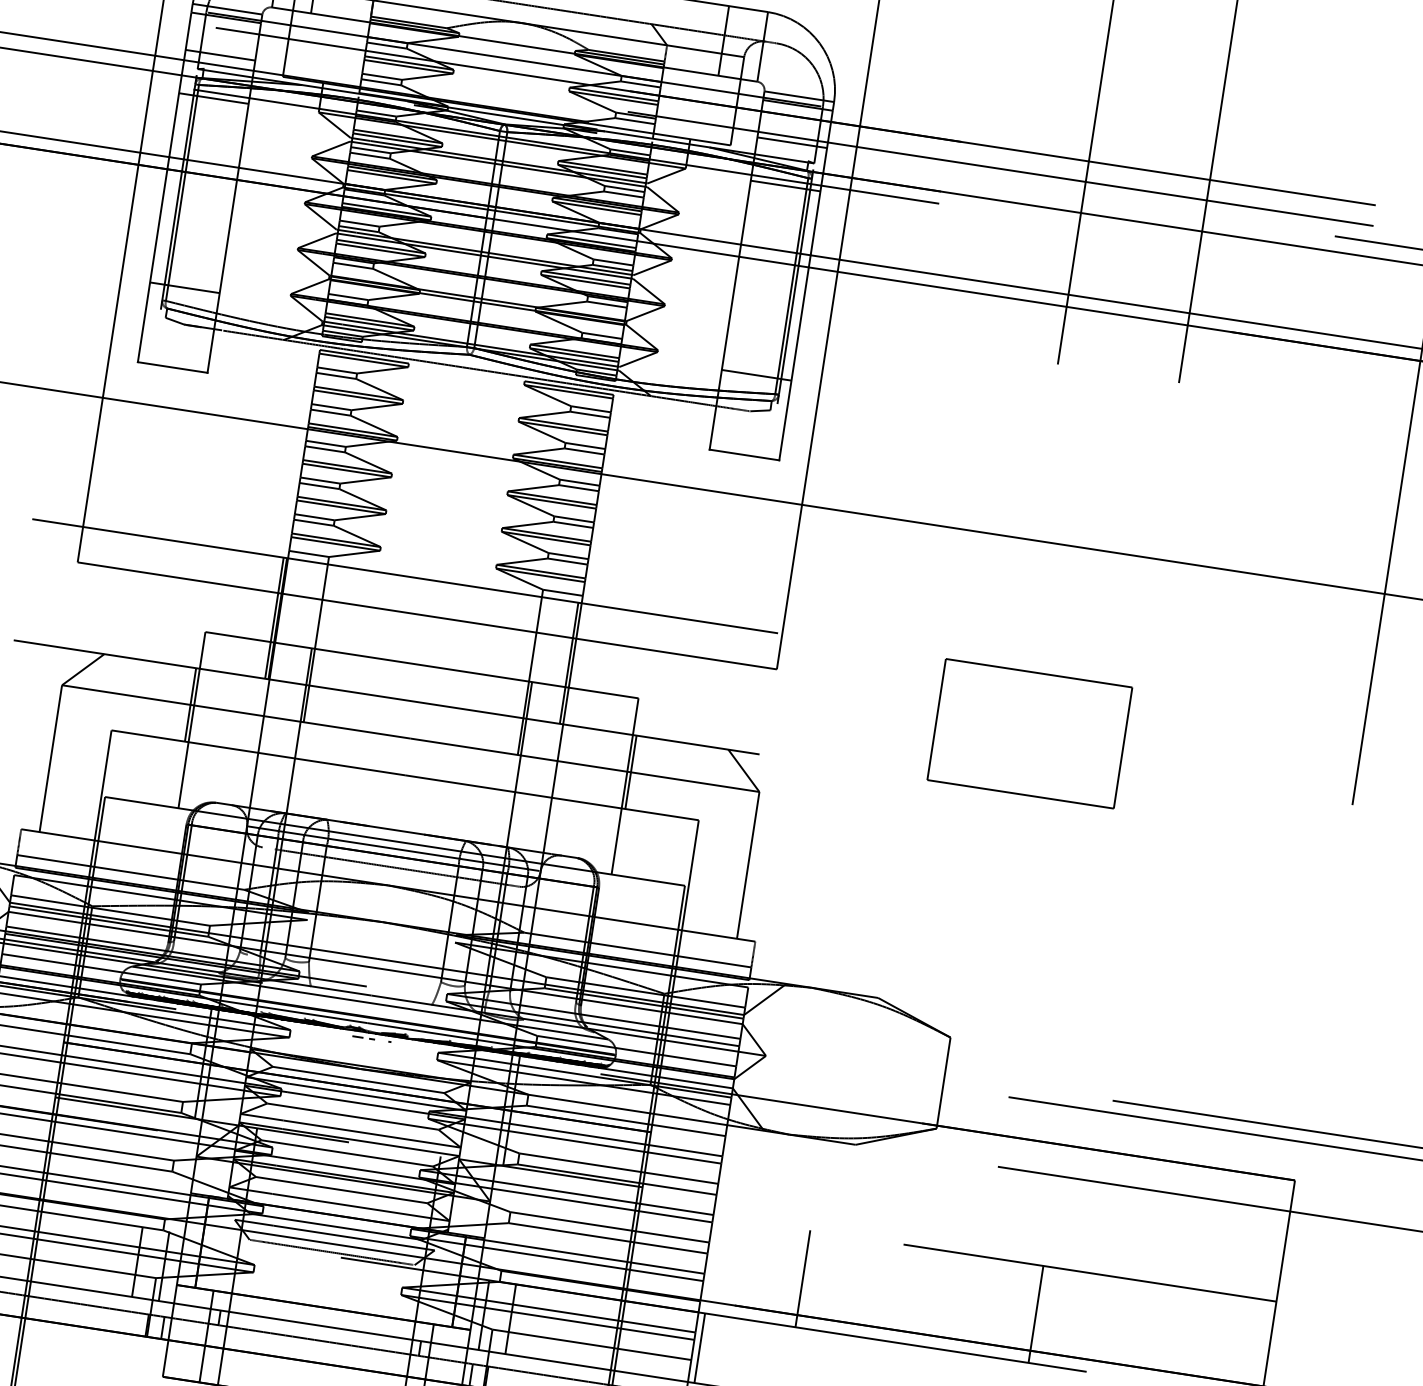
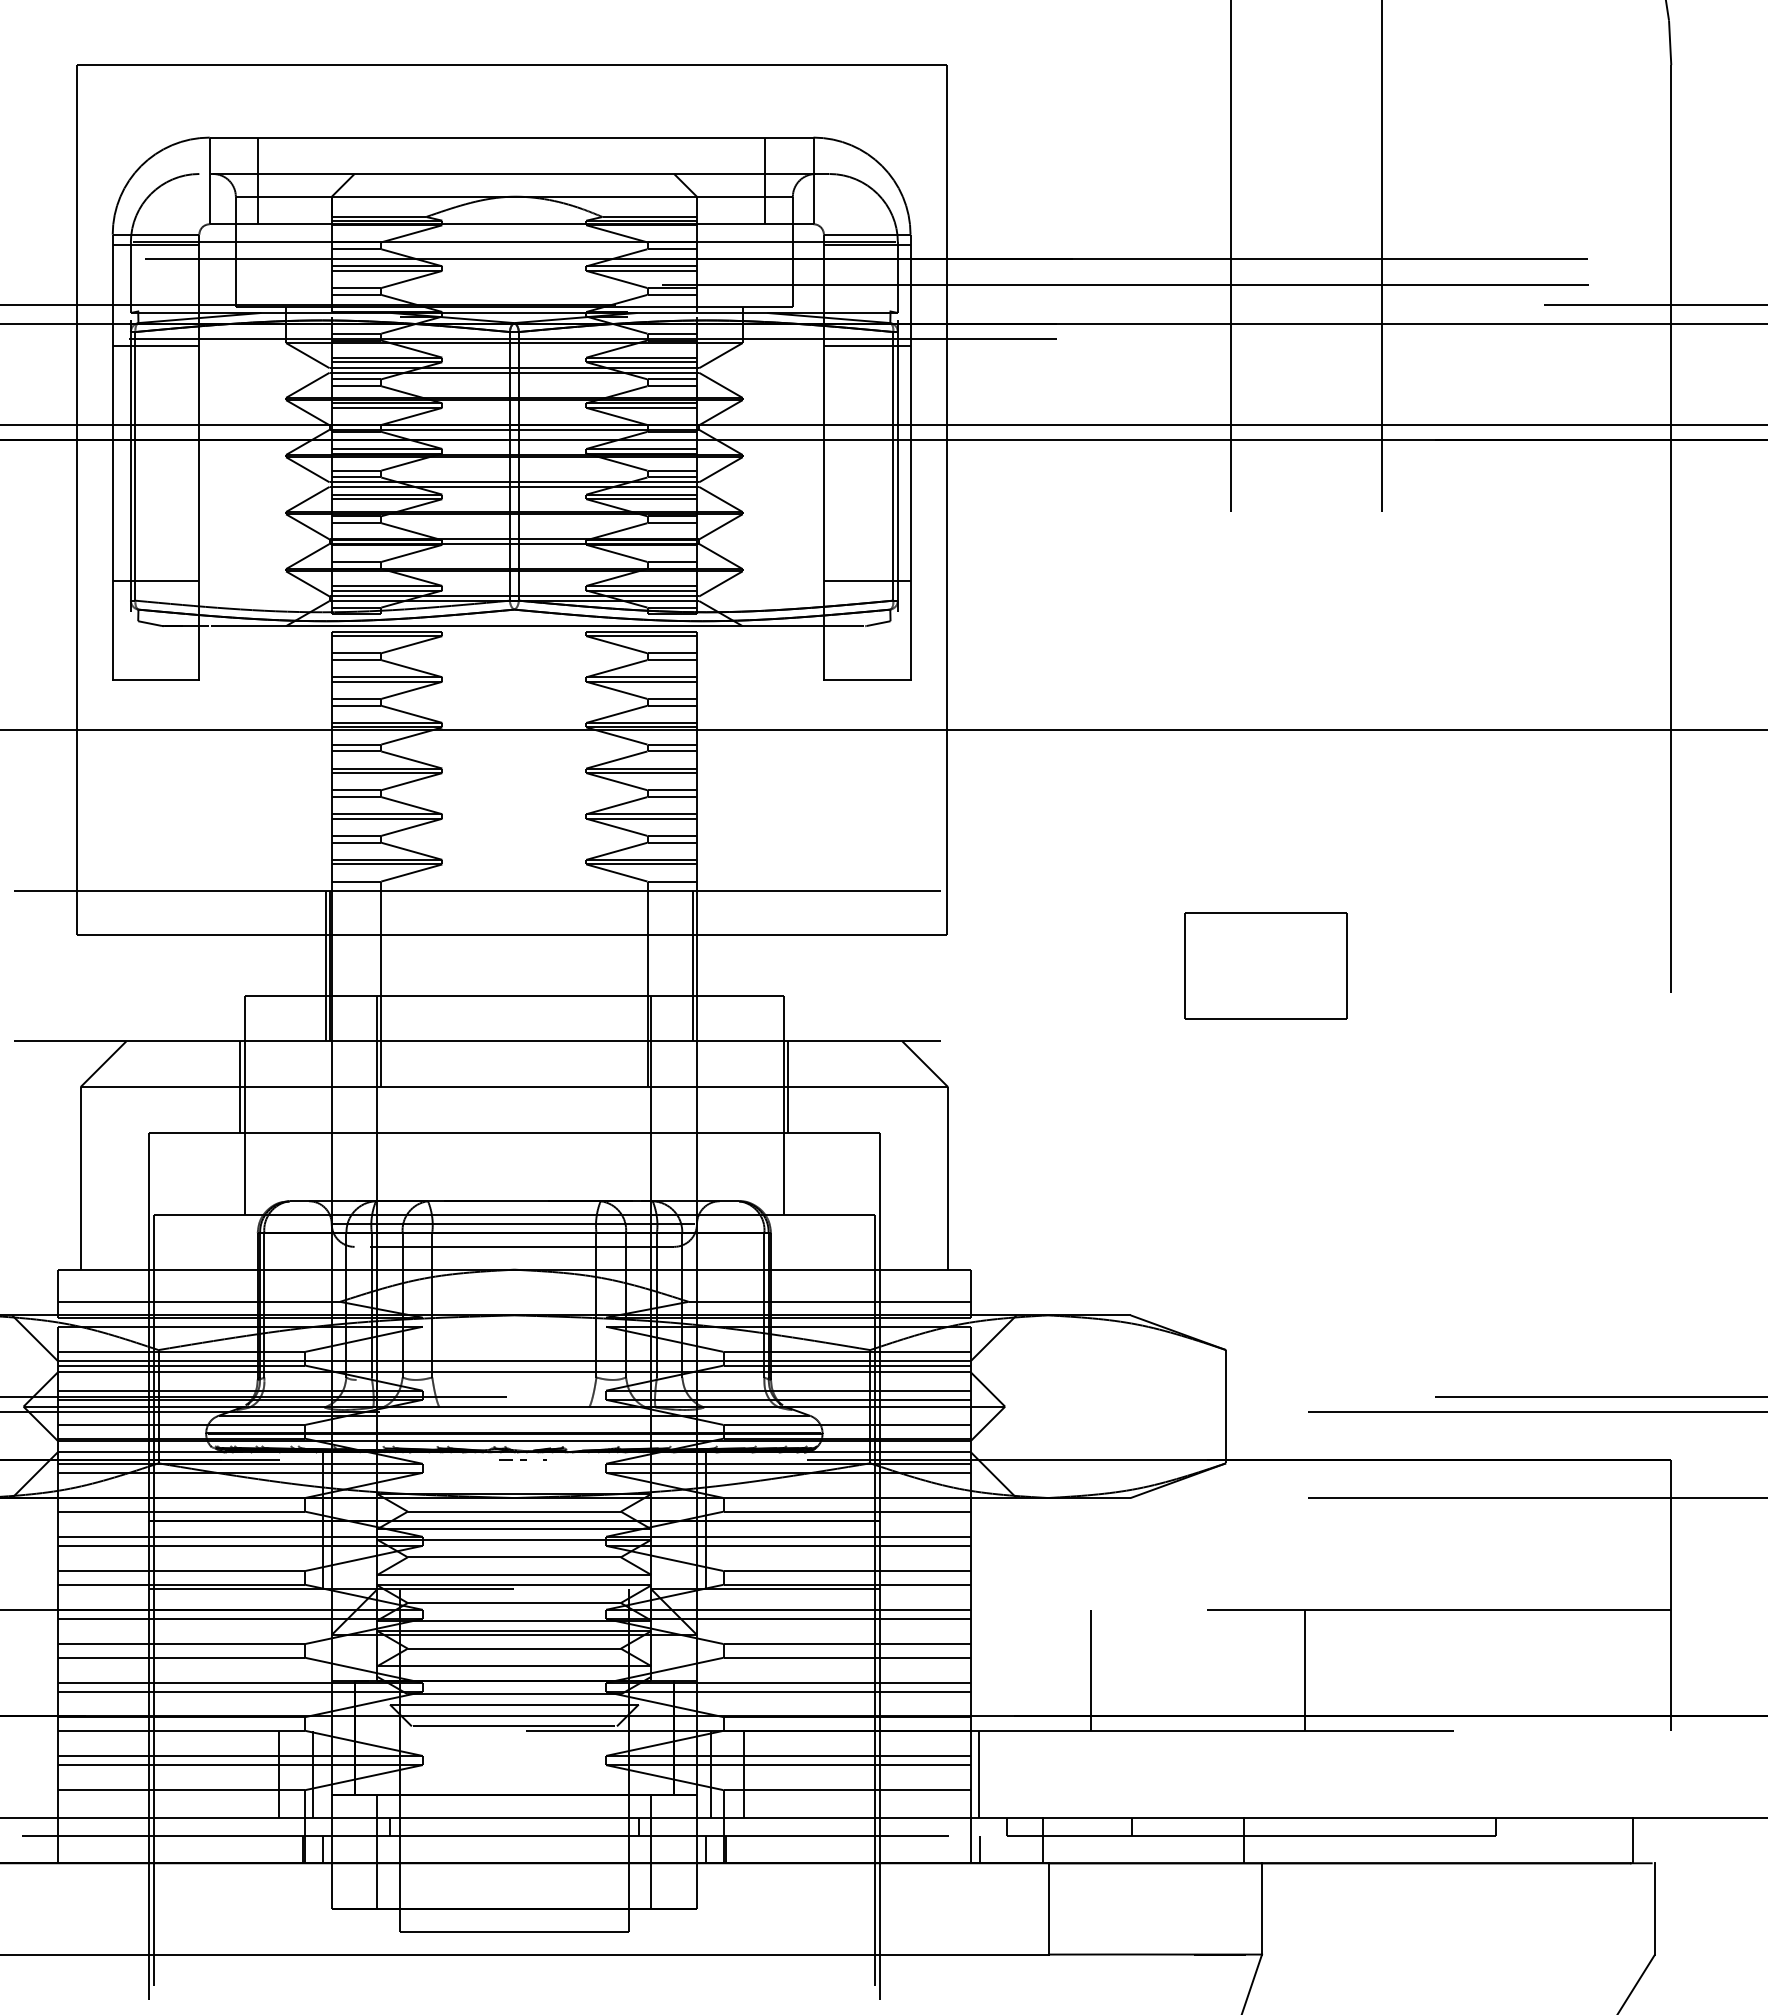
line: (220, 54) -> (155, 291), removed
line: (791, 142) -> (866, 291), removed
part: (1029, 733) -> (1265, 965), size x0.7
line: (1036, 1314) -> (1305, 1670), moved

